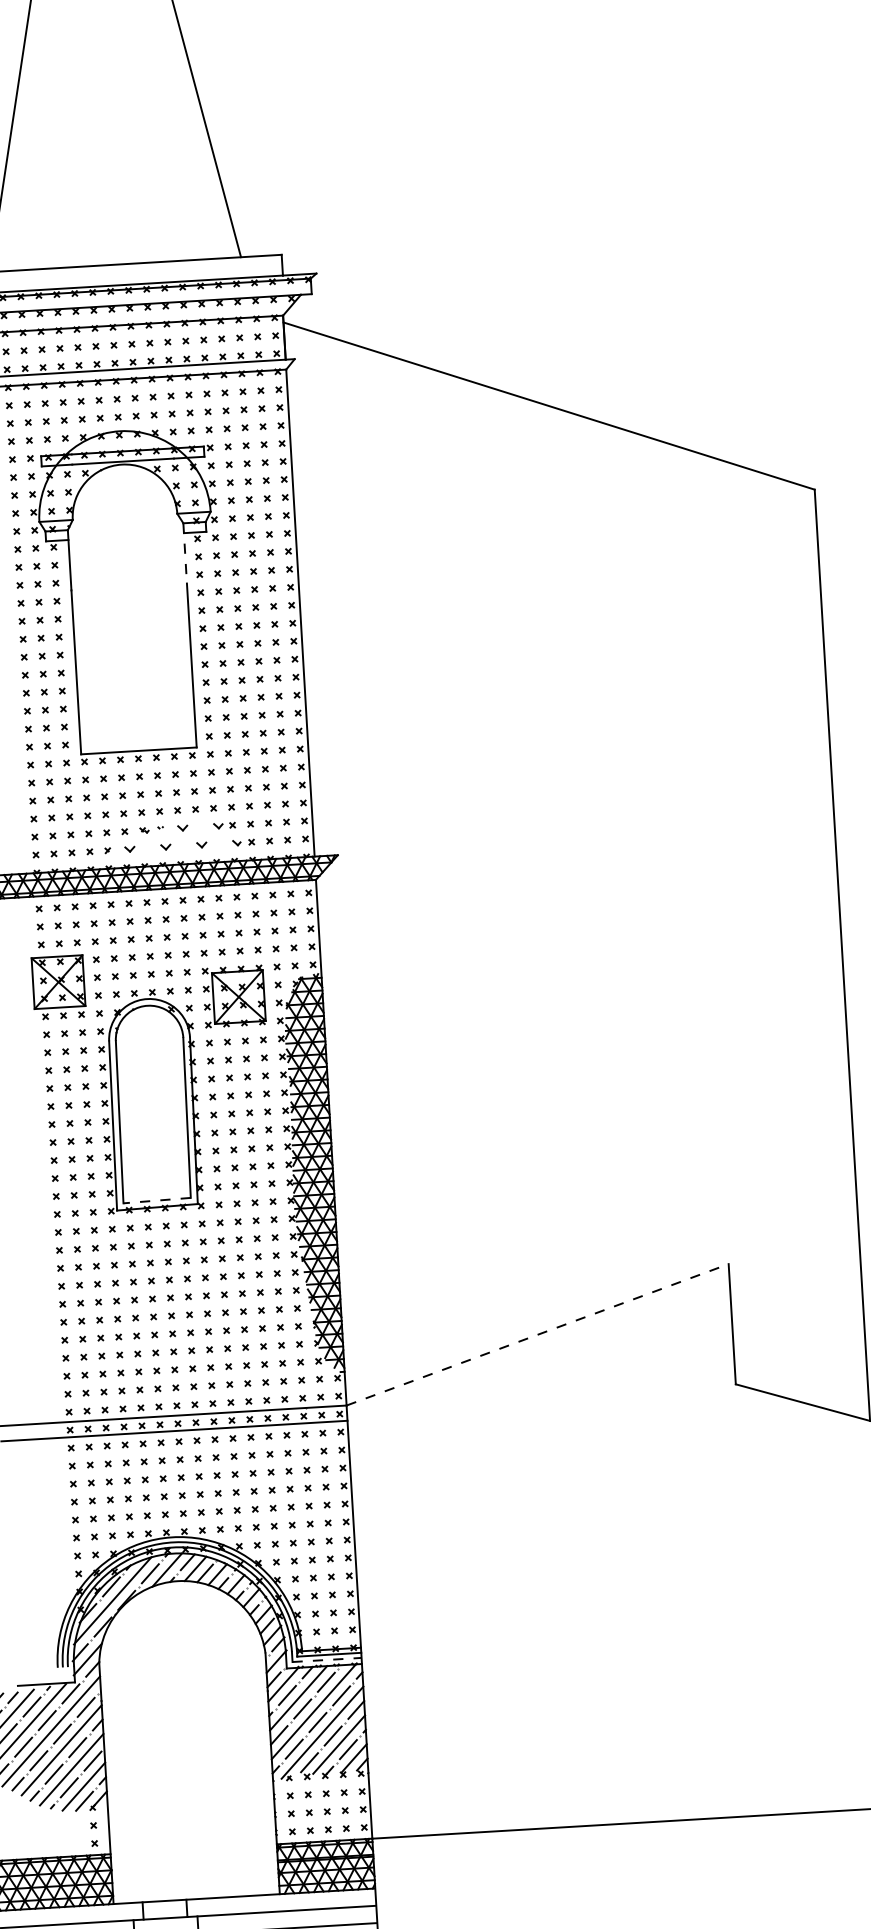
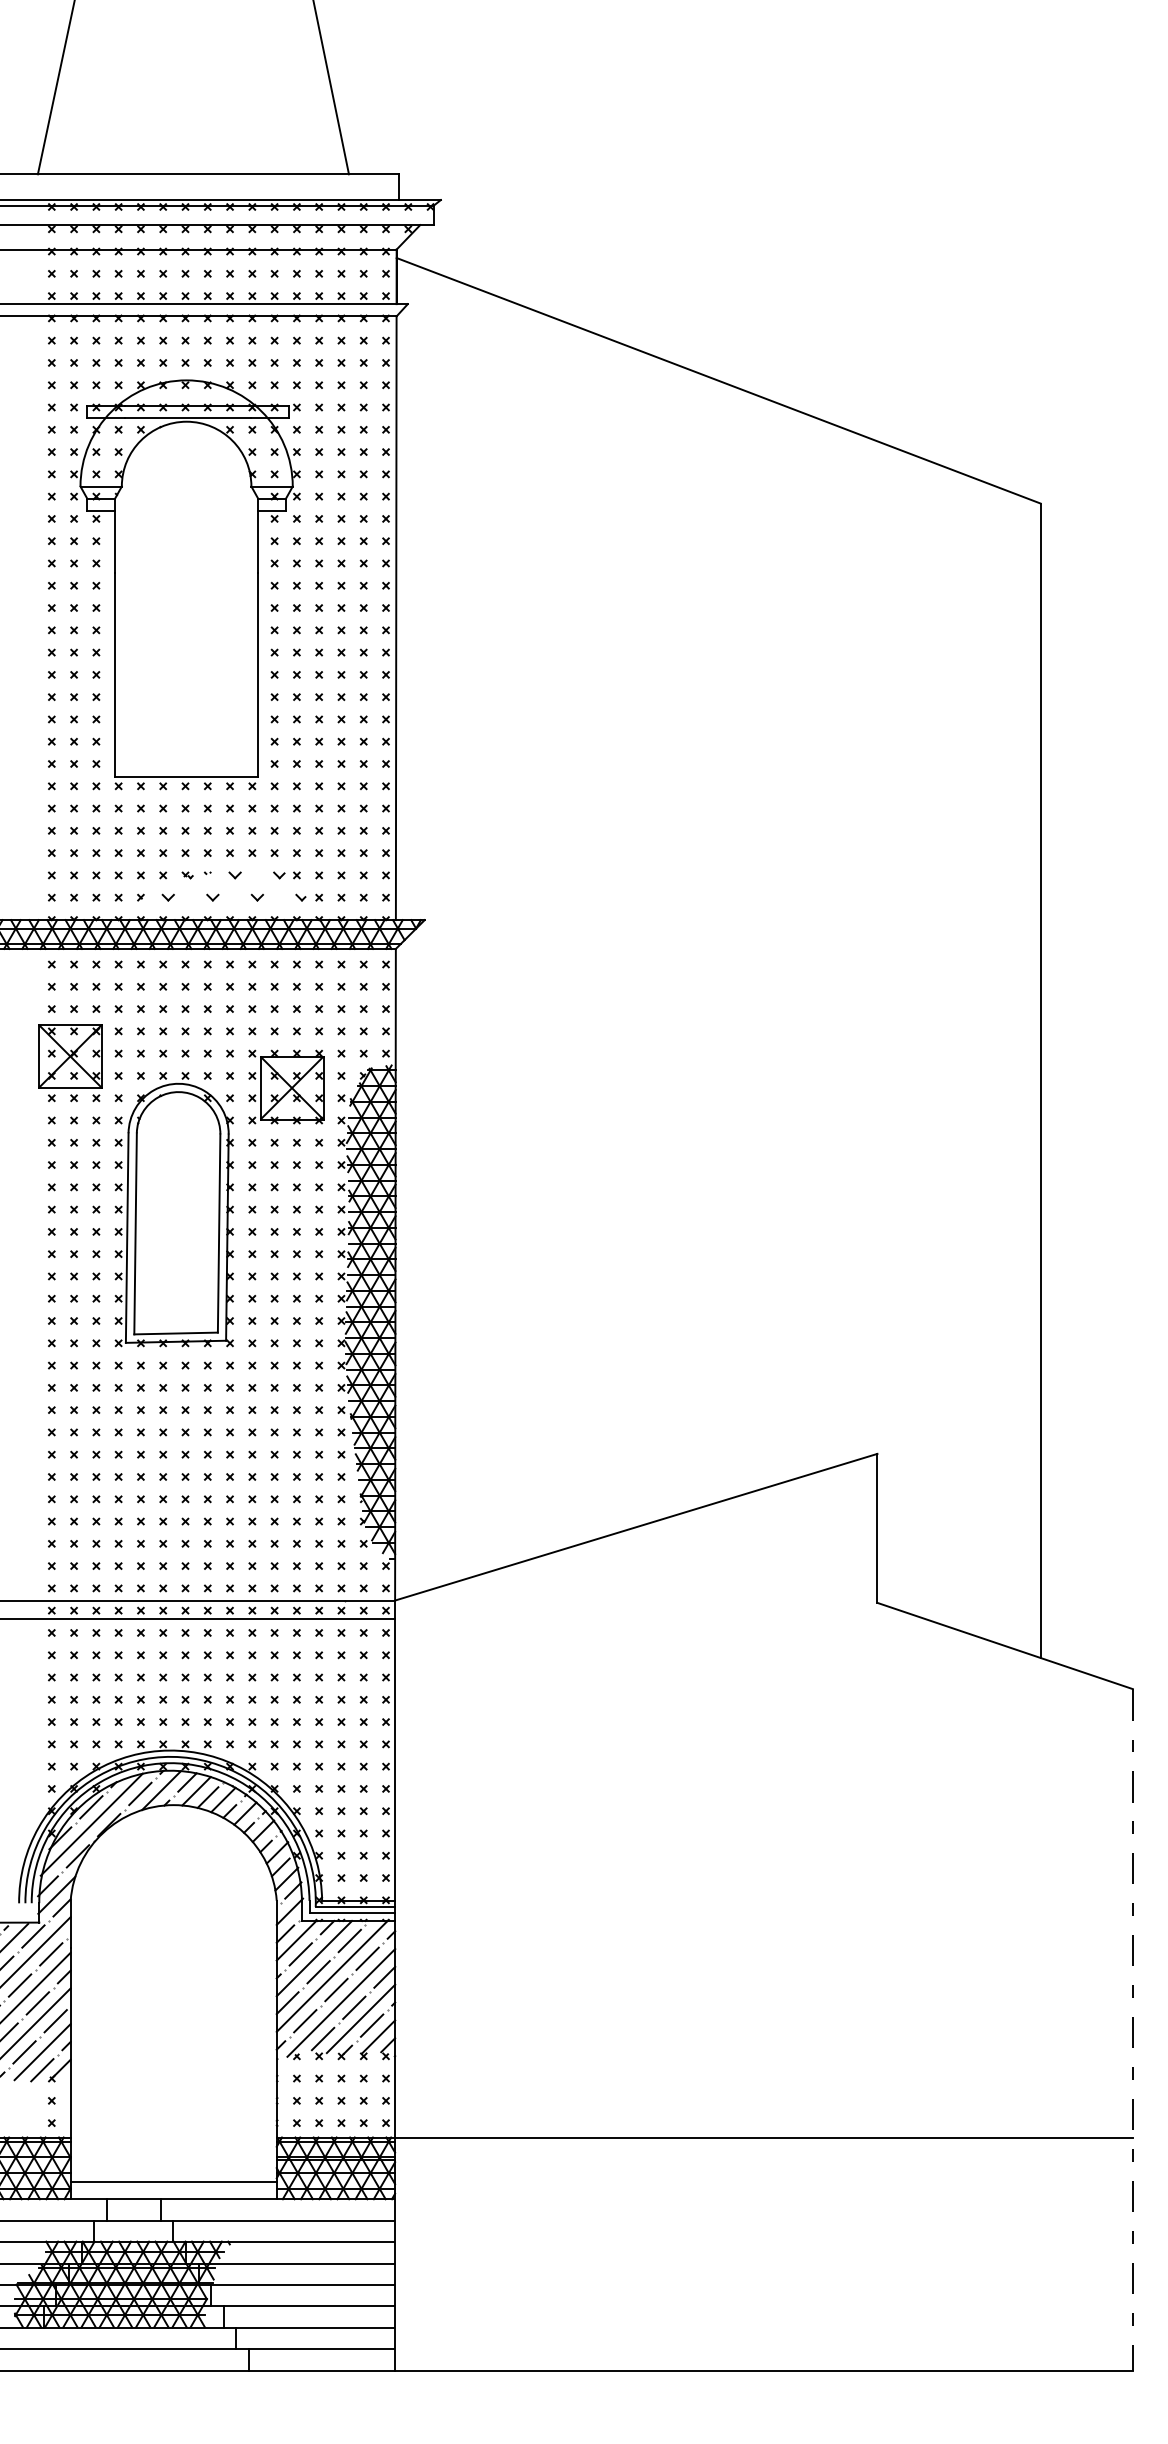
line: (185, 553) -> (258, 536), dashed -> solid
line: (157, 1200) -> (176, 1333), dashed -> solid
line: (537, 1335) -> (636, 1527), dashed -> solid
line: (327, 1660) -> (352, 1913), dashed -> solid
line: (195, 1884) -> (173, 2181), added

